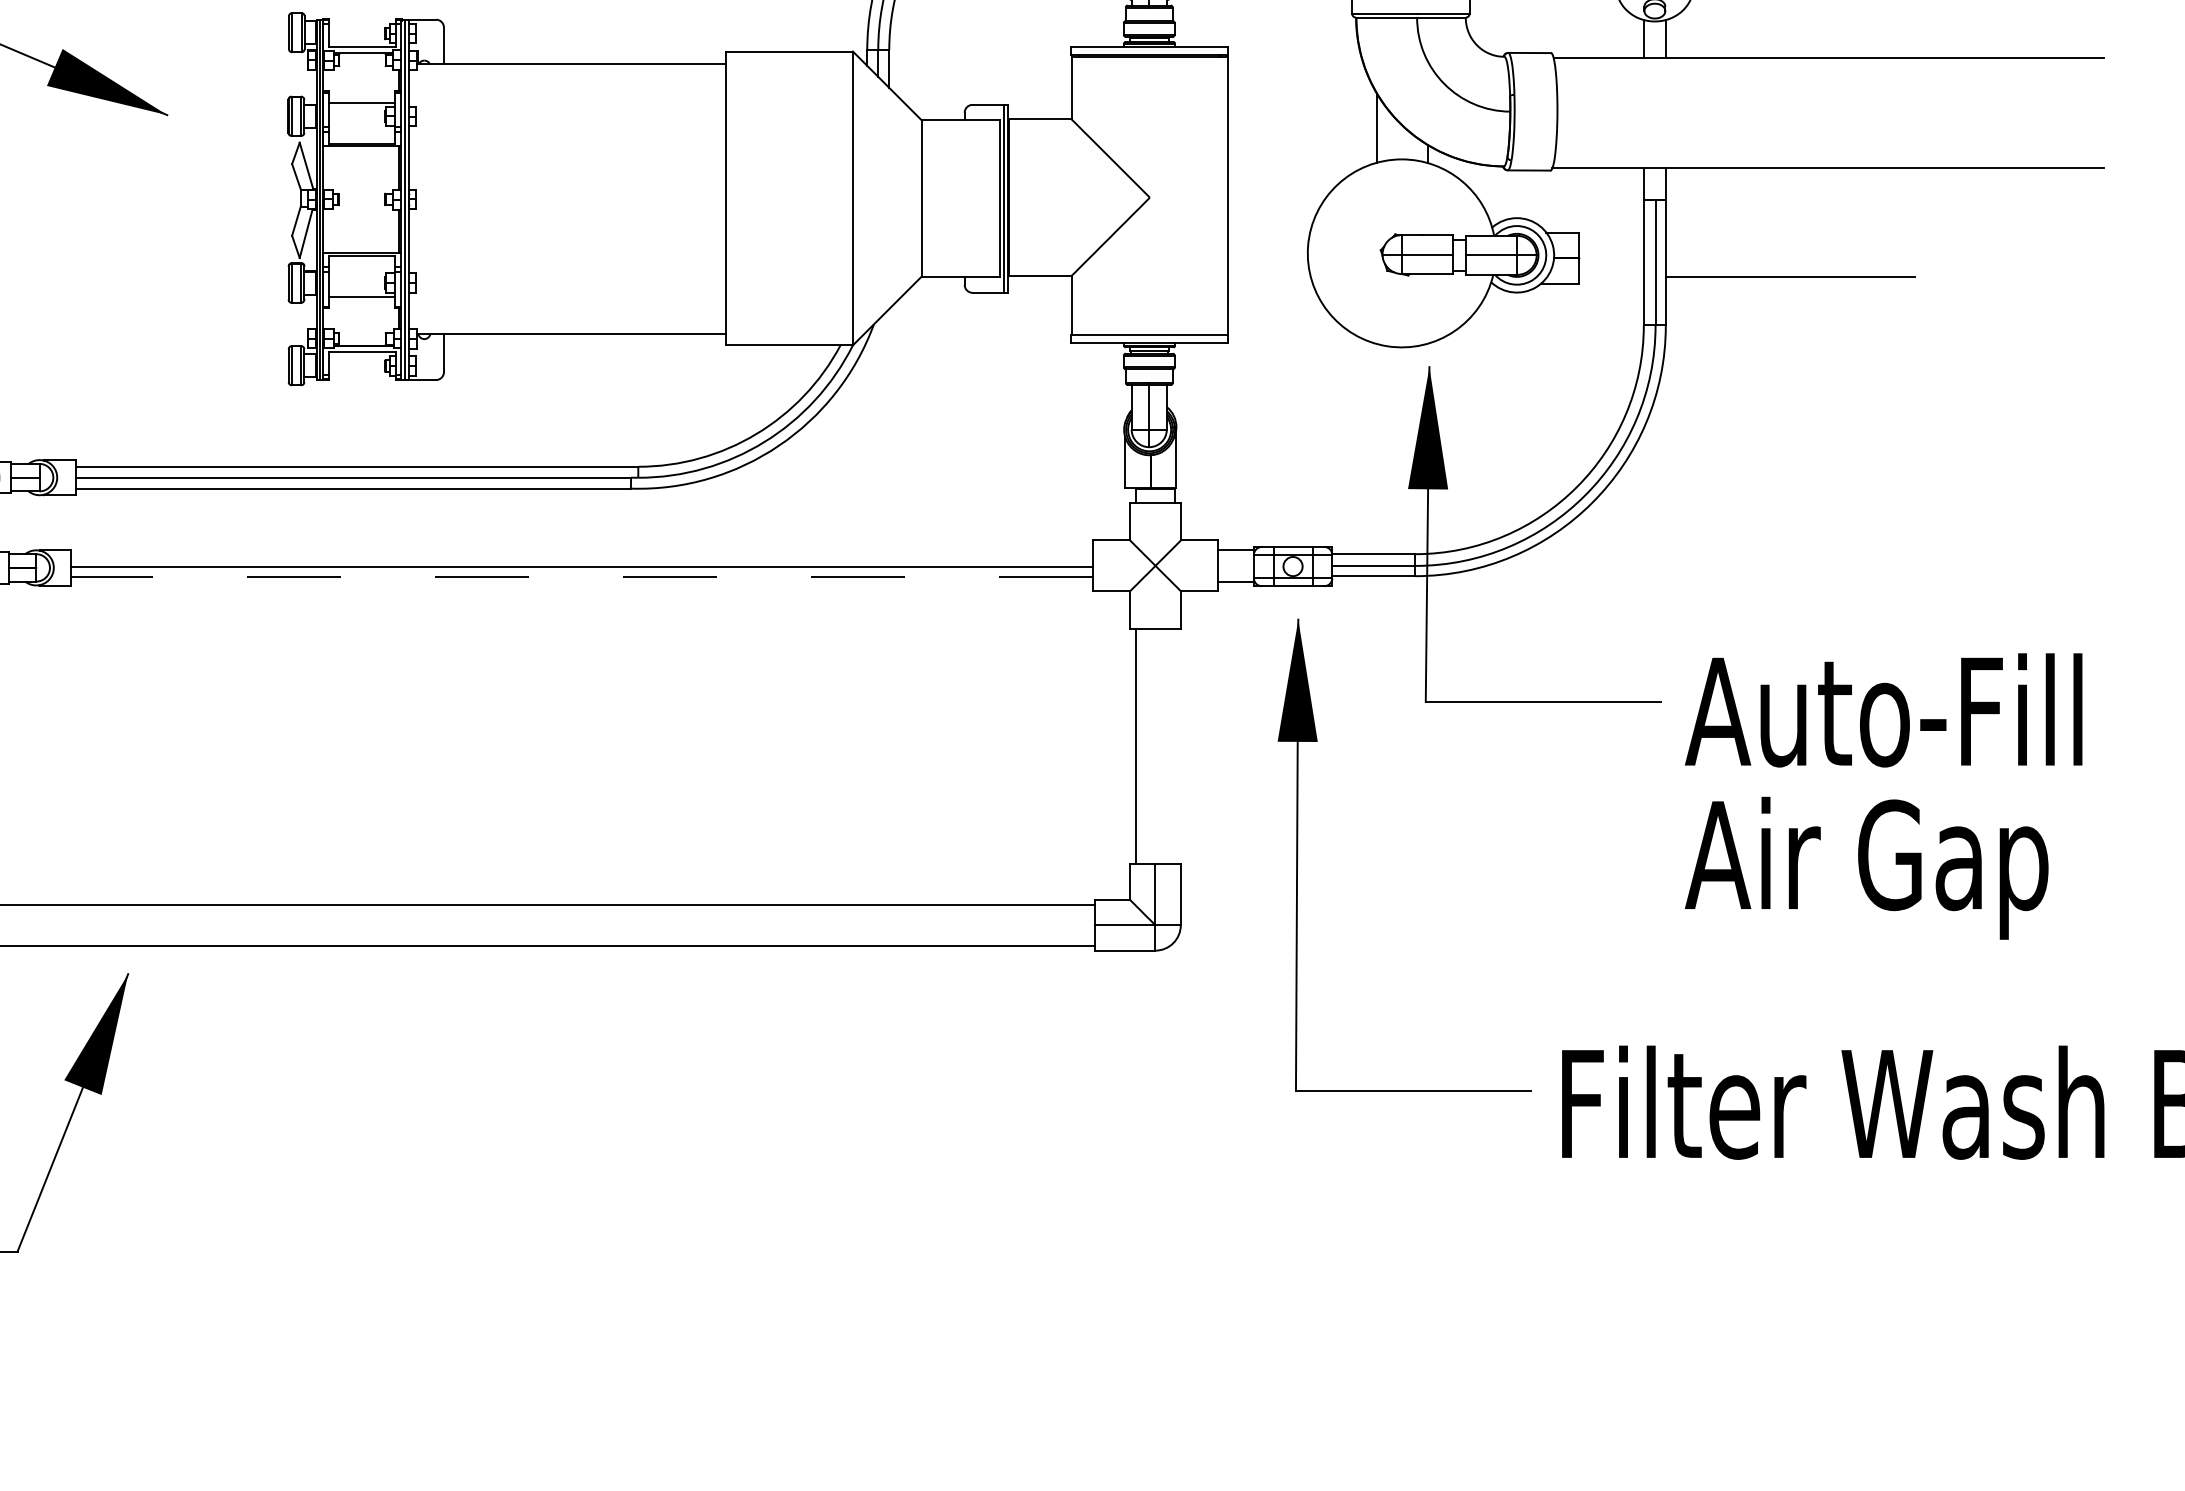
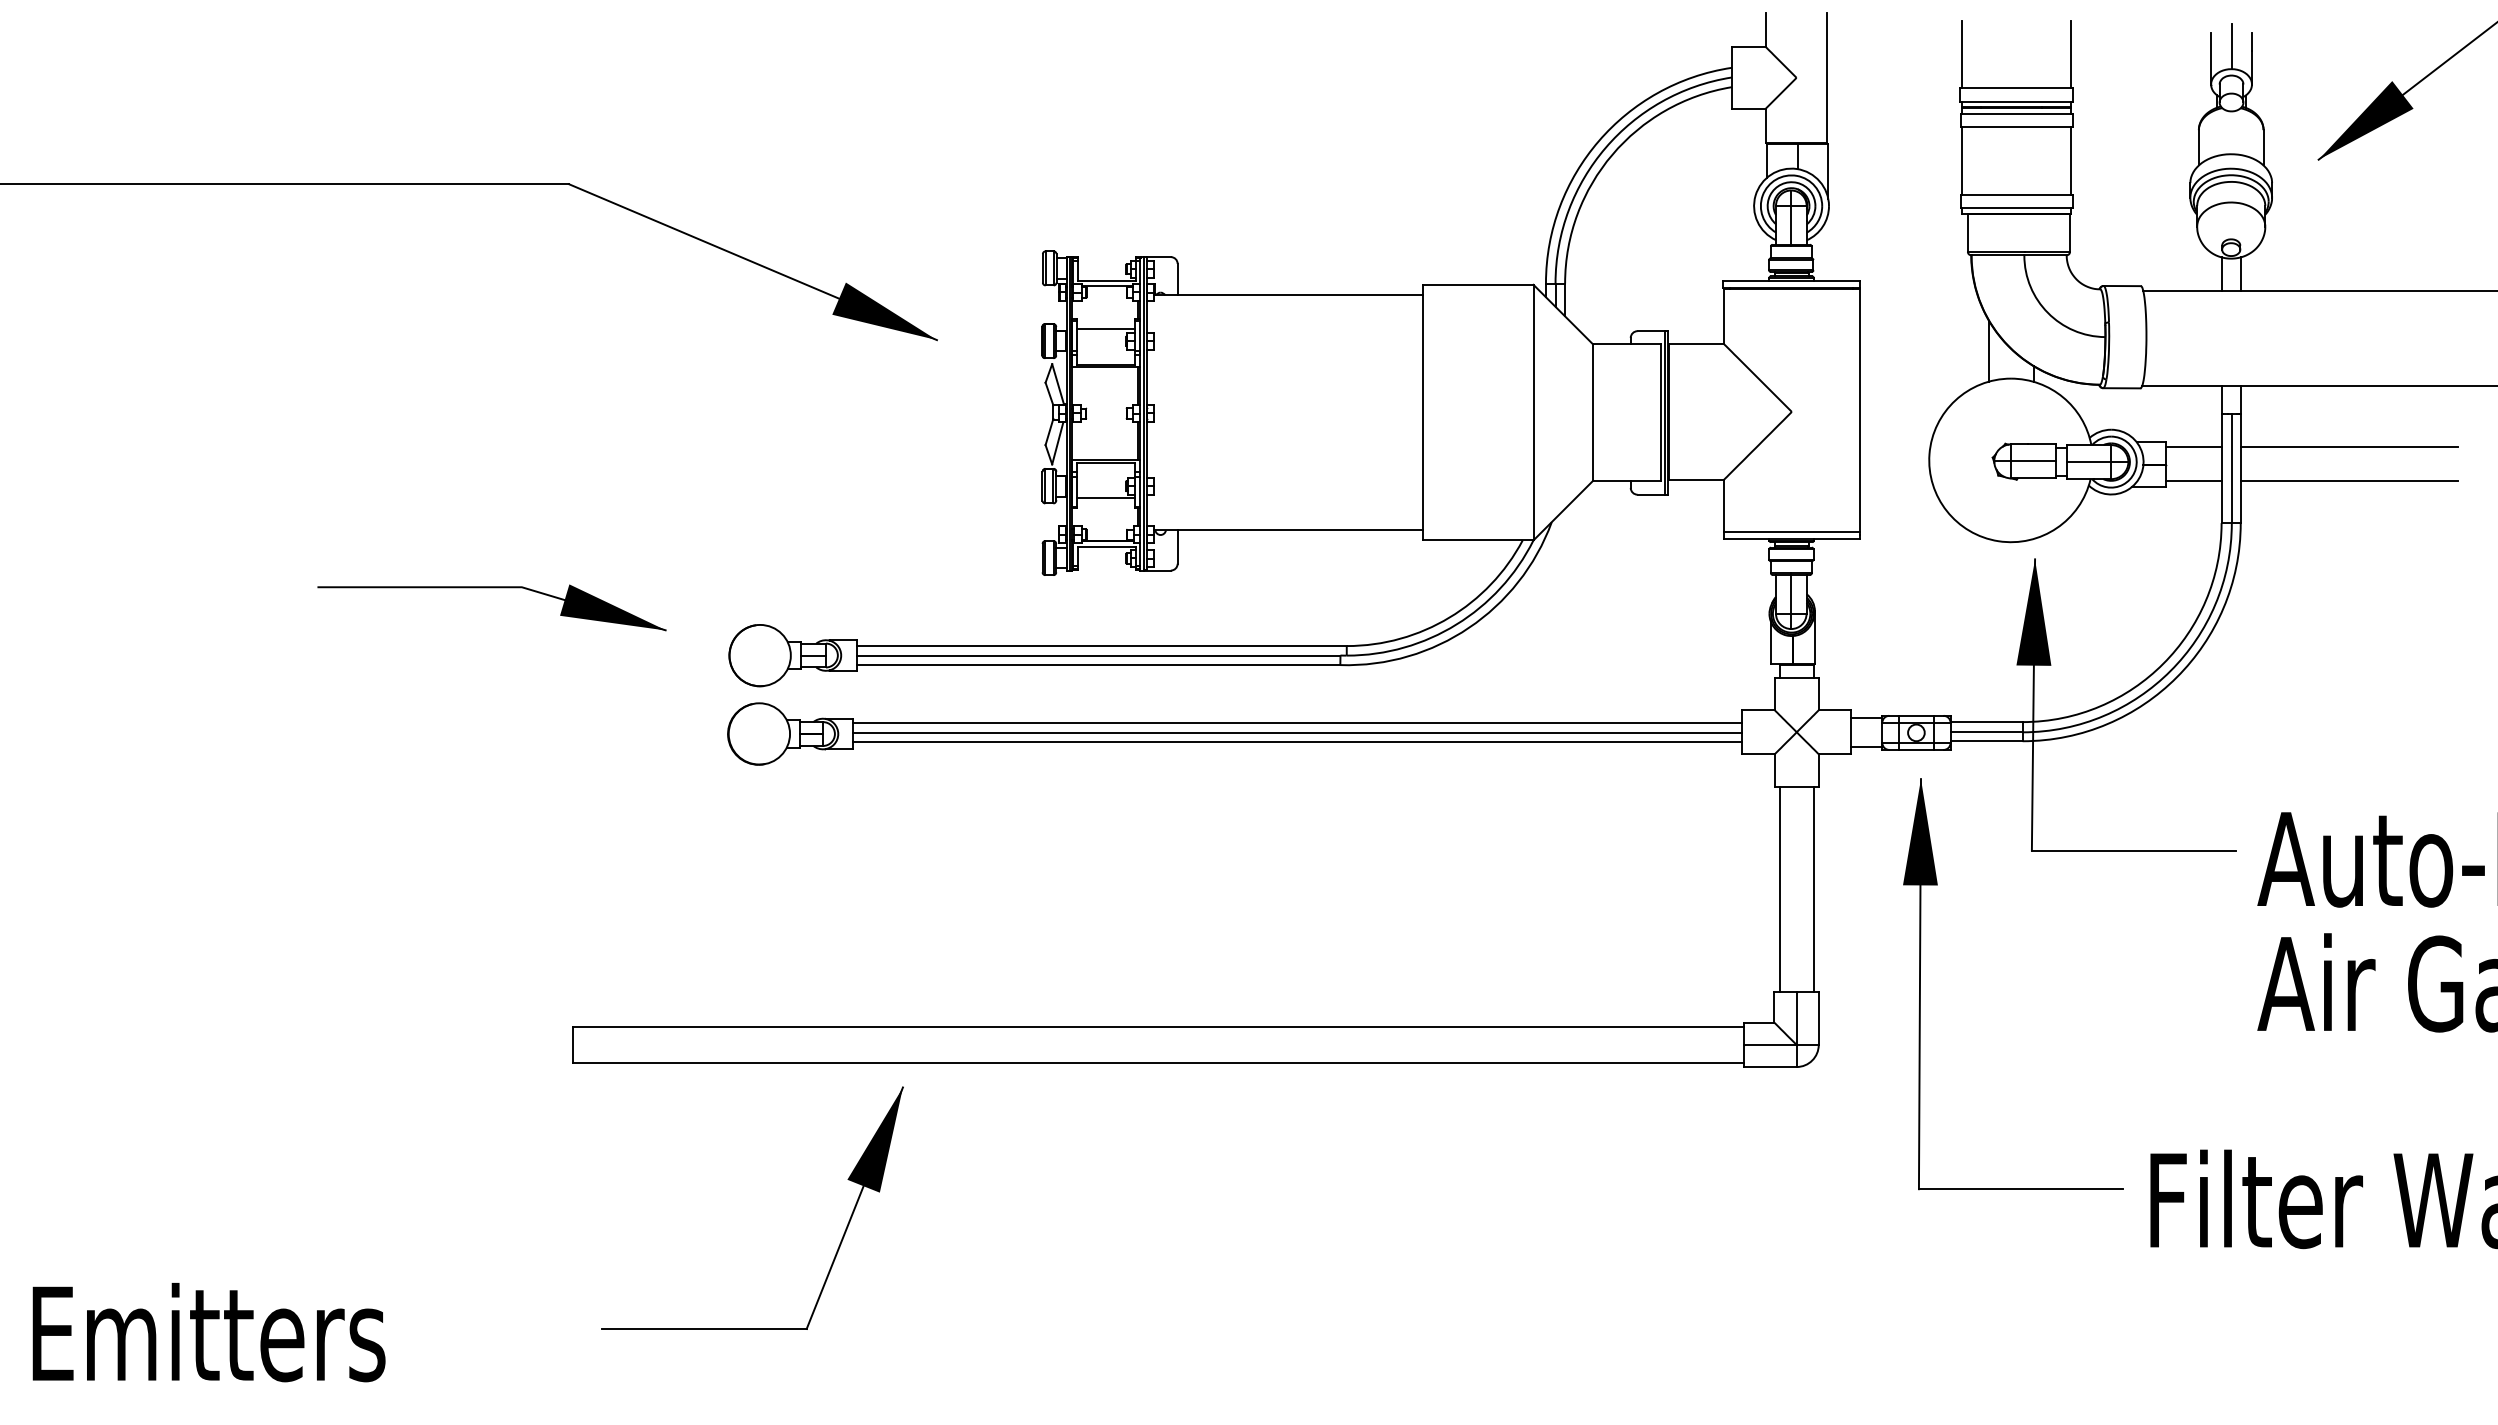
line: (1611, 237) -> (2193, 446), added
line: (1789, 237) -> (2348, 446), added
line: (1611, 276) -> (2193, 480), added
line: (581, 554) -> (1297, 722), added
line: (581, 577) -> (1297, 742), dashed -> solid
line: (1174, 746) -> (1813, 889), added

